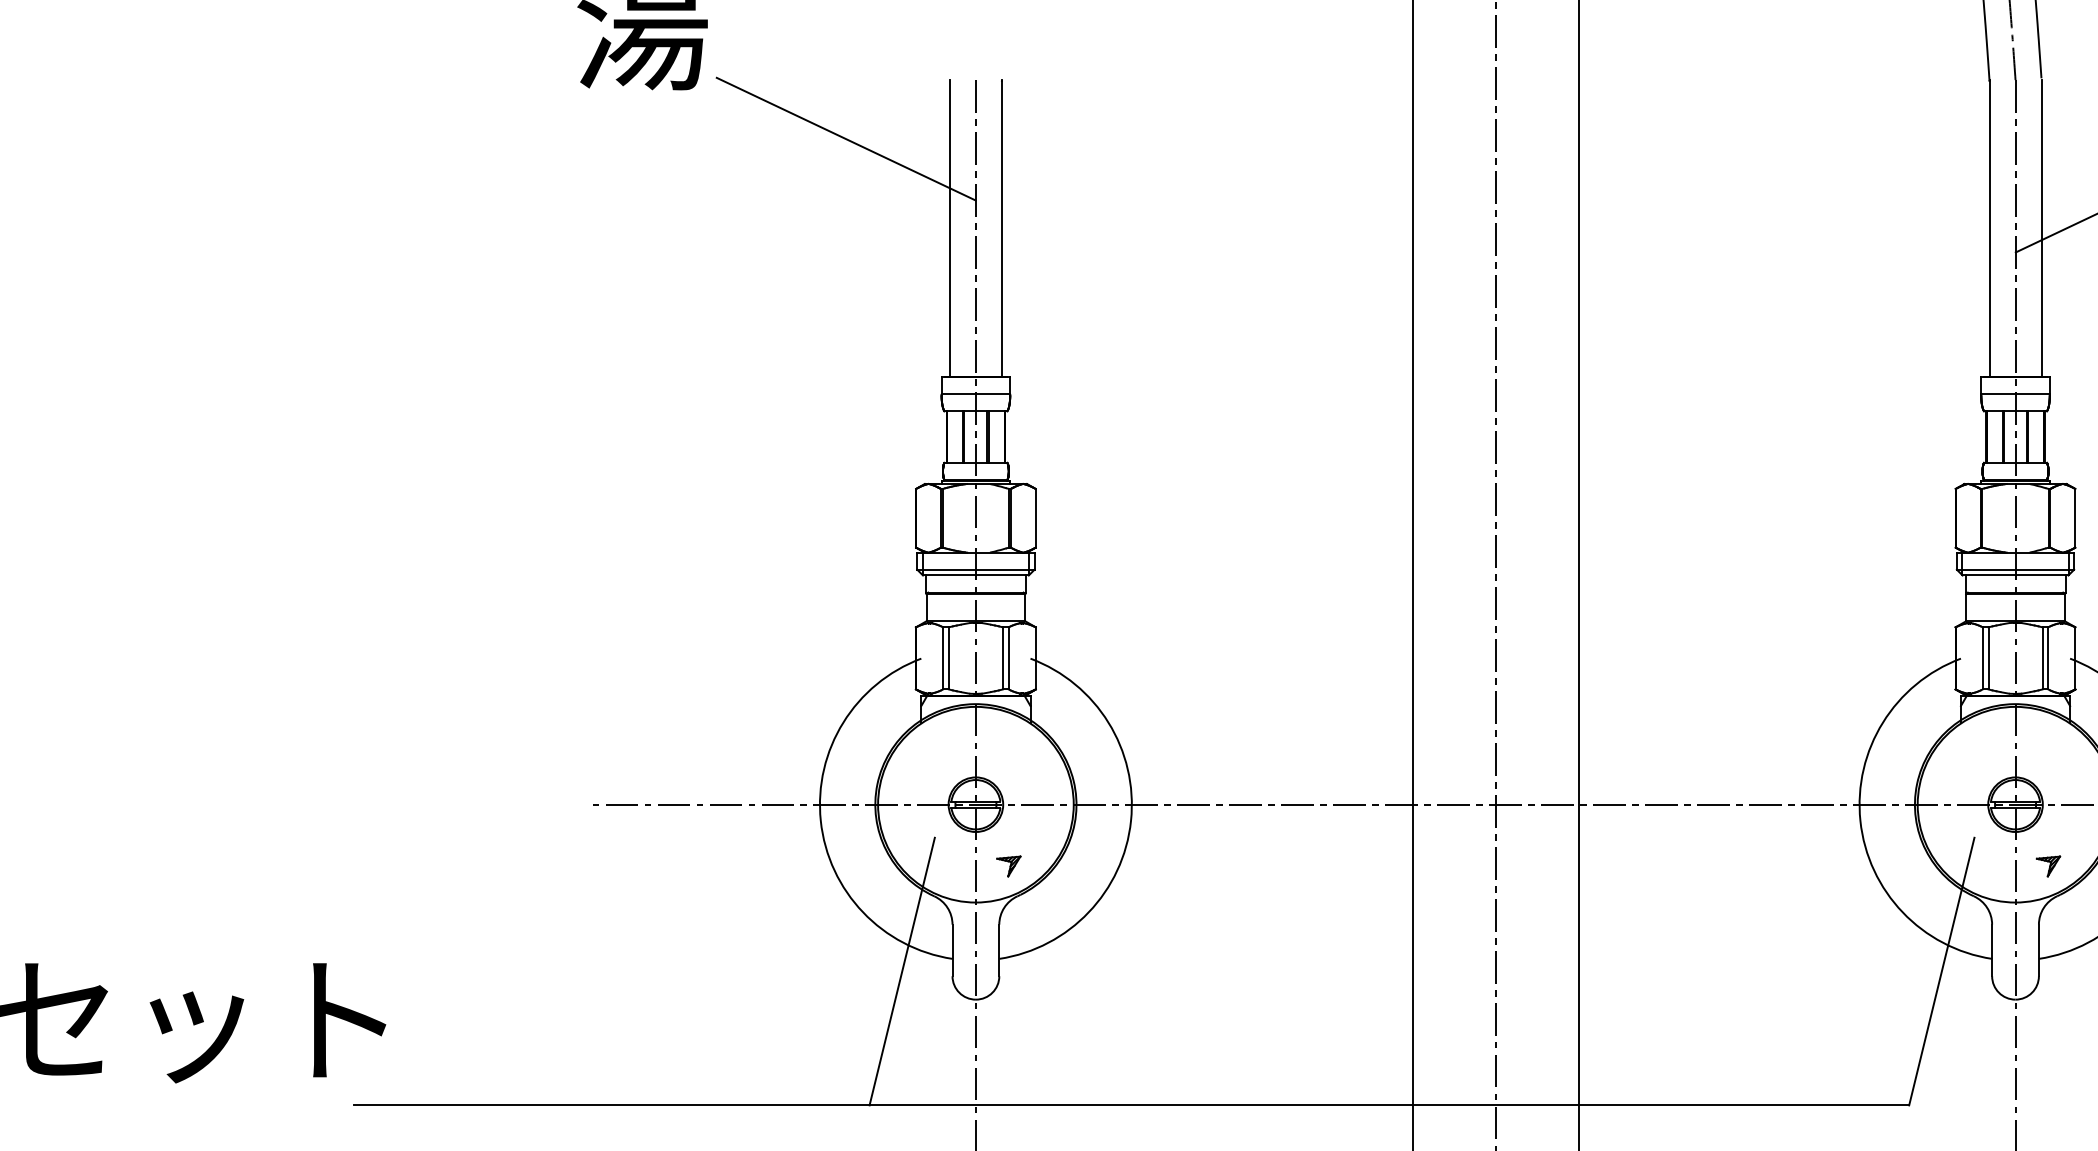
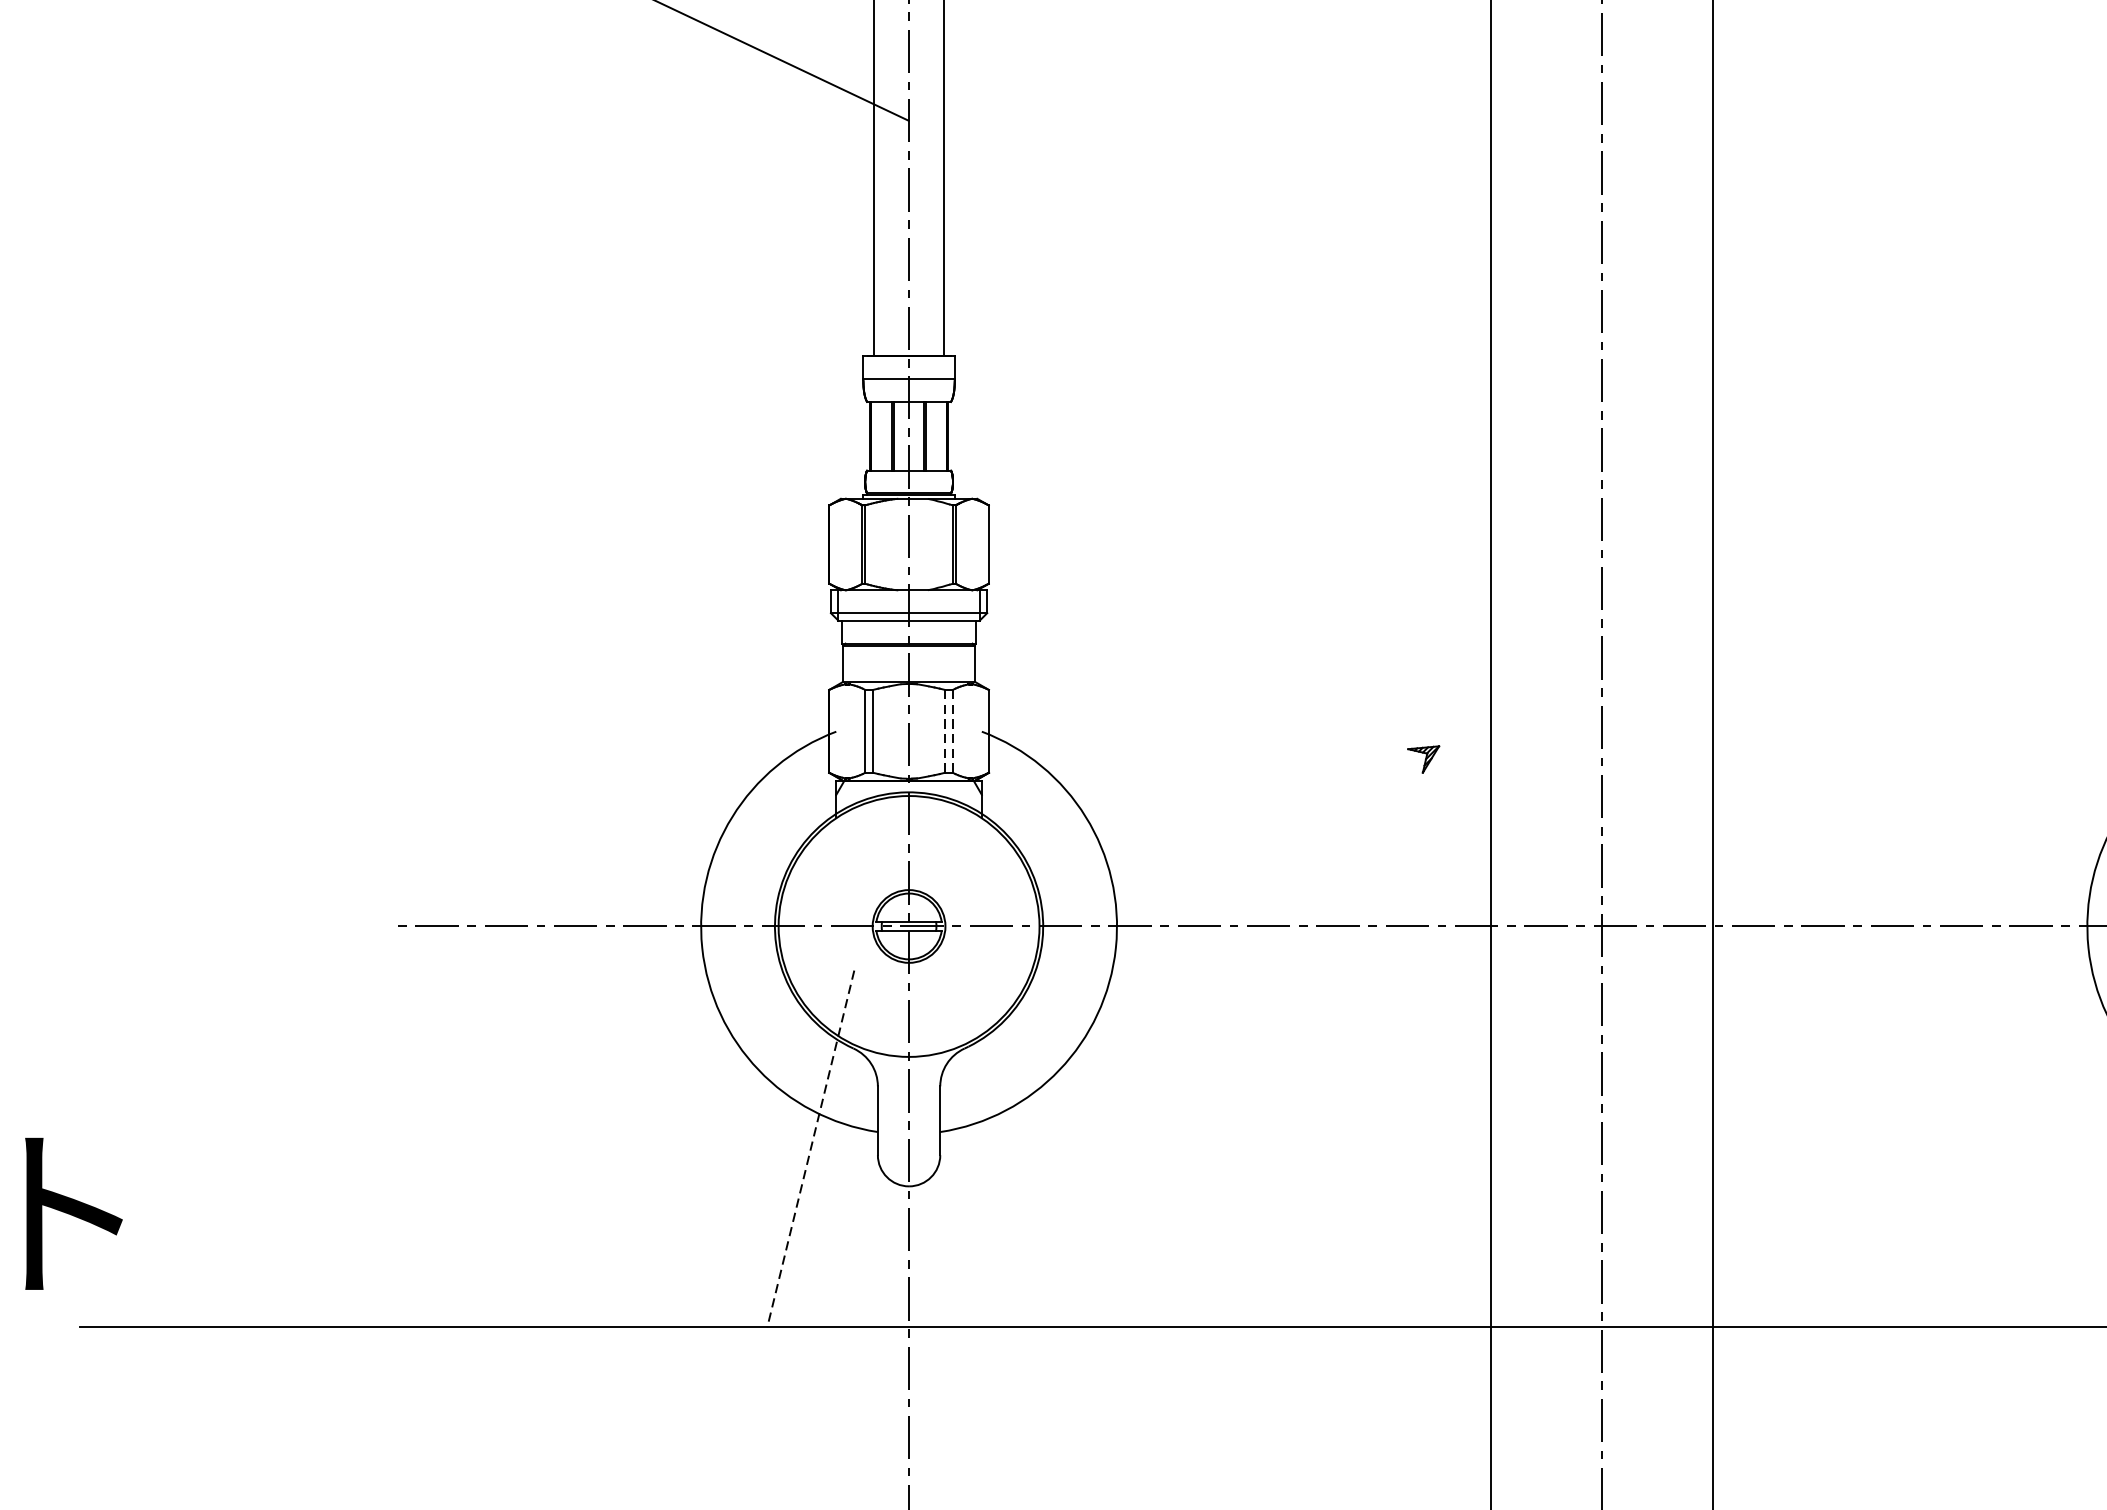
line: (1002, 658) -> (944, 731), solid -> dashed
line: (1008, 658) -> (952, 731), solid -> dashed
part: (1008, 866) -> (1423, 759), moved
line: (902, 971) -> (811, 1148), solid -> dashed

